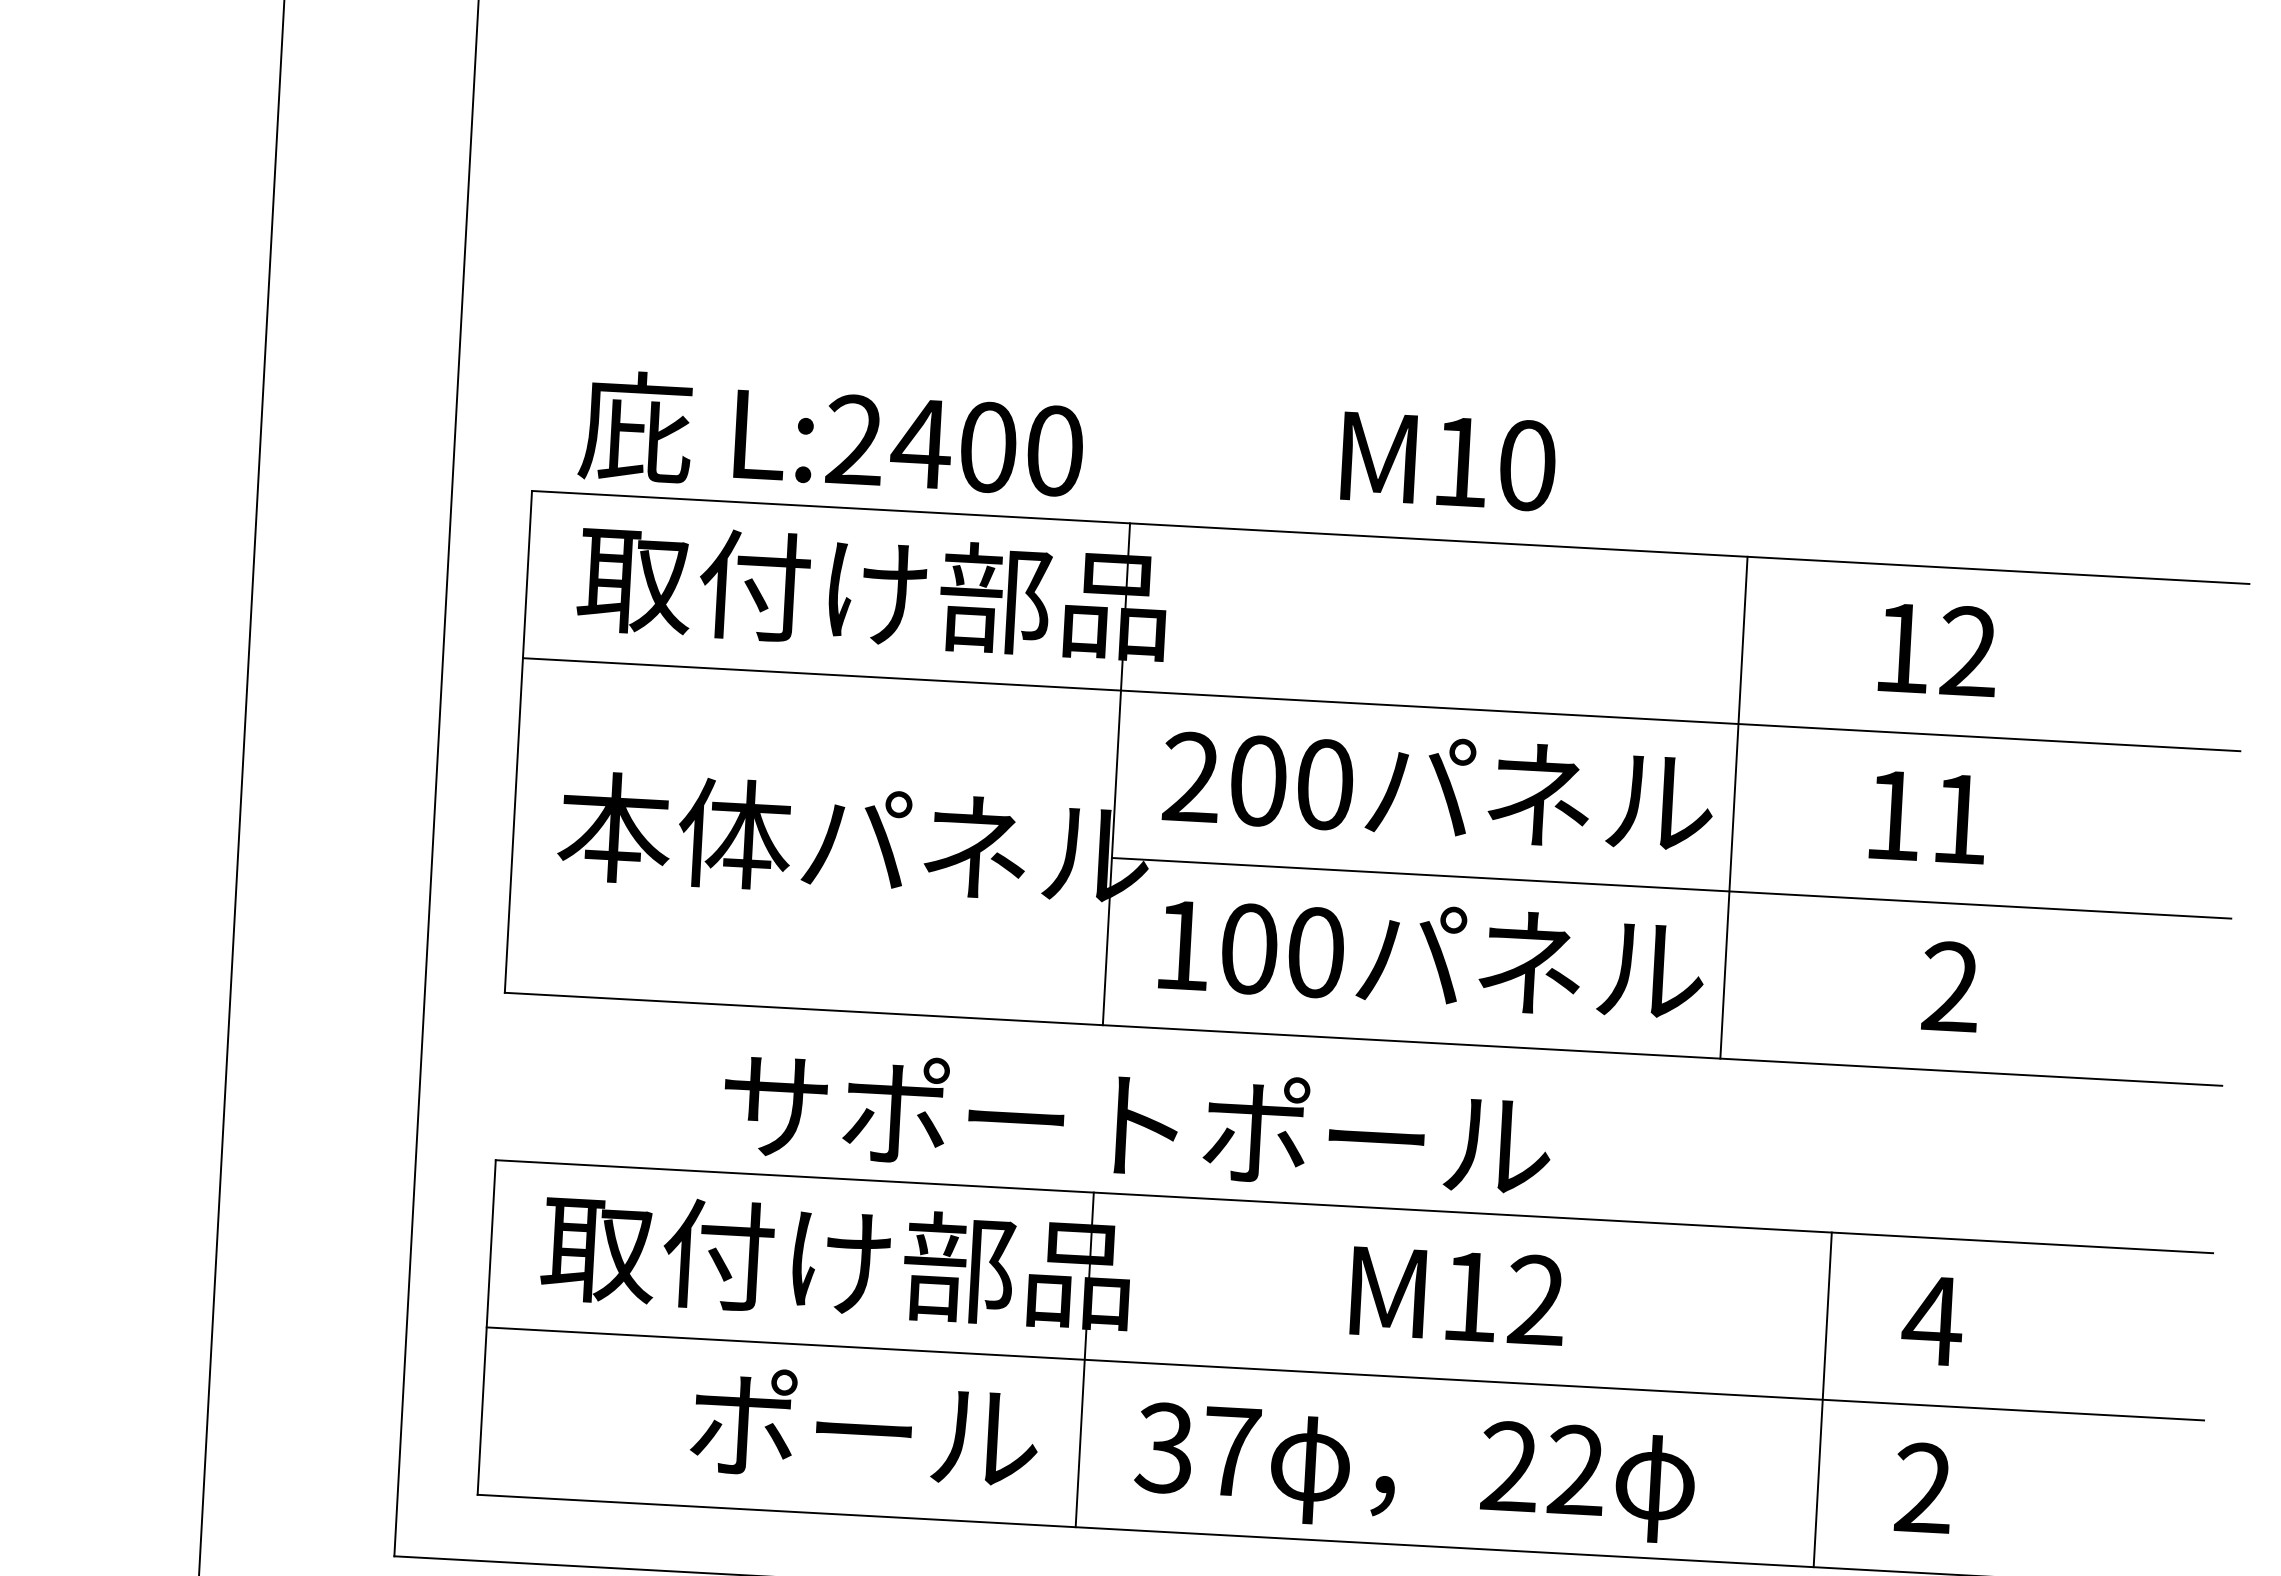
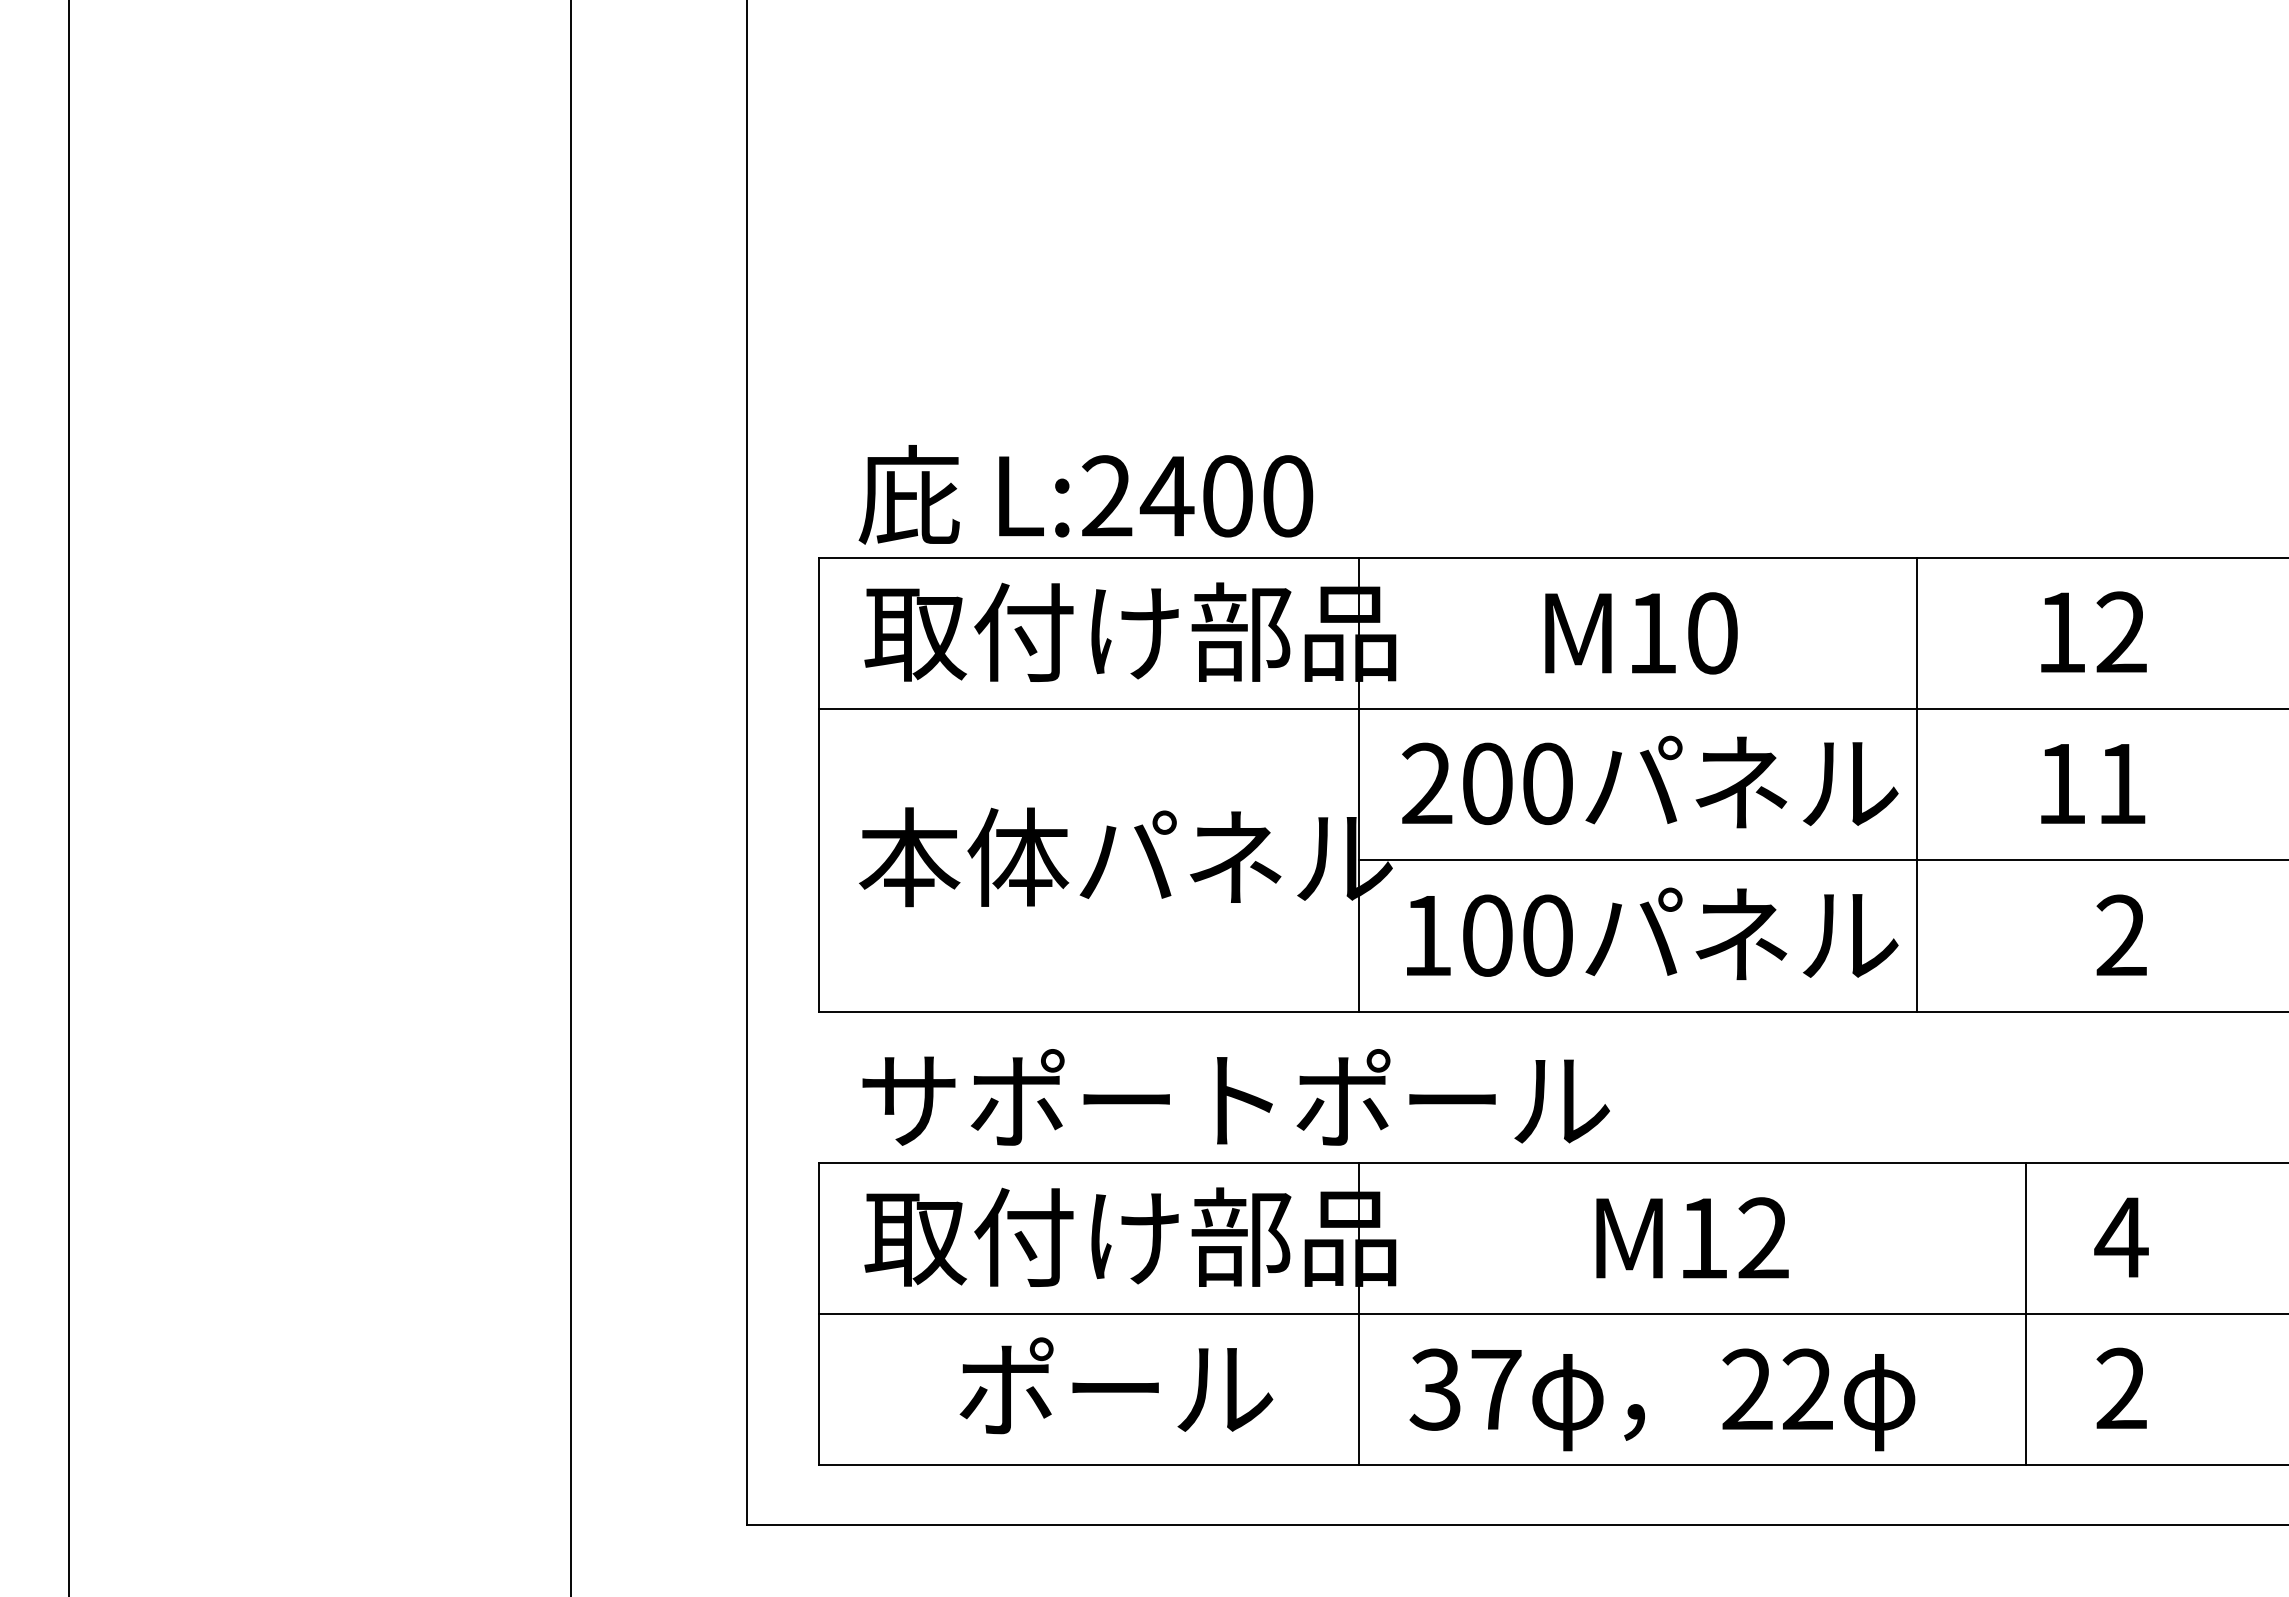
text: (1448, 461) -> (1641, 633), moved
text: (1136, 1122) -> (1235, 1097), moved
text: (865, 1427) -> (1116, 1385), moved

